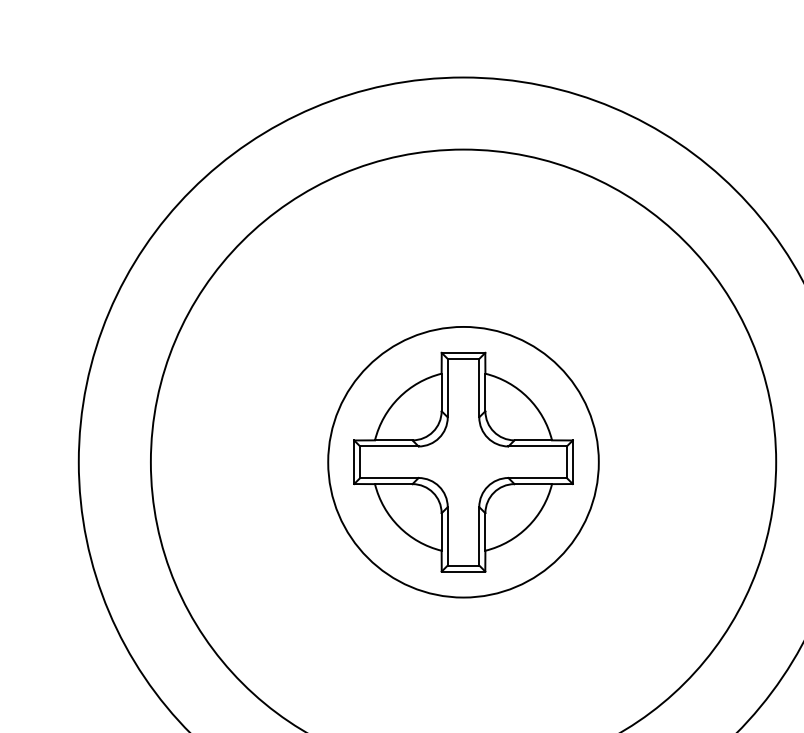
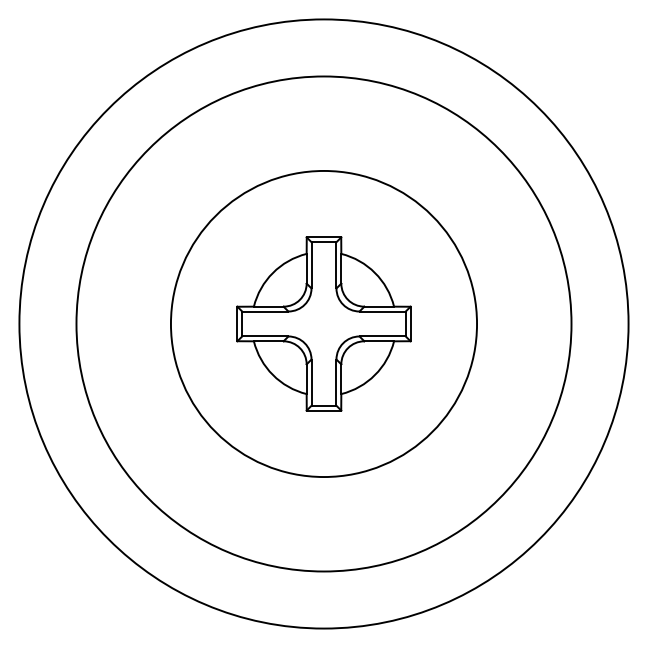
circle: (462, 461) -> (323, 323), size x1.43

